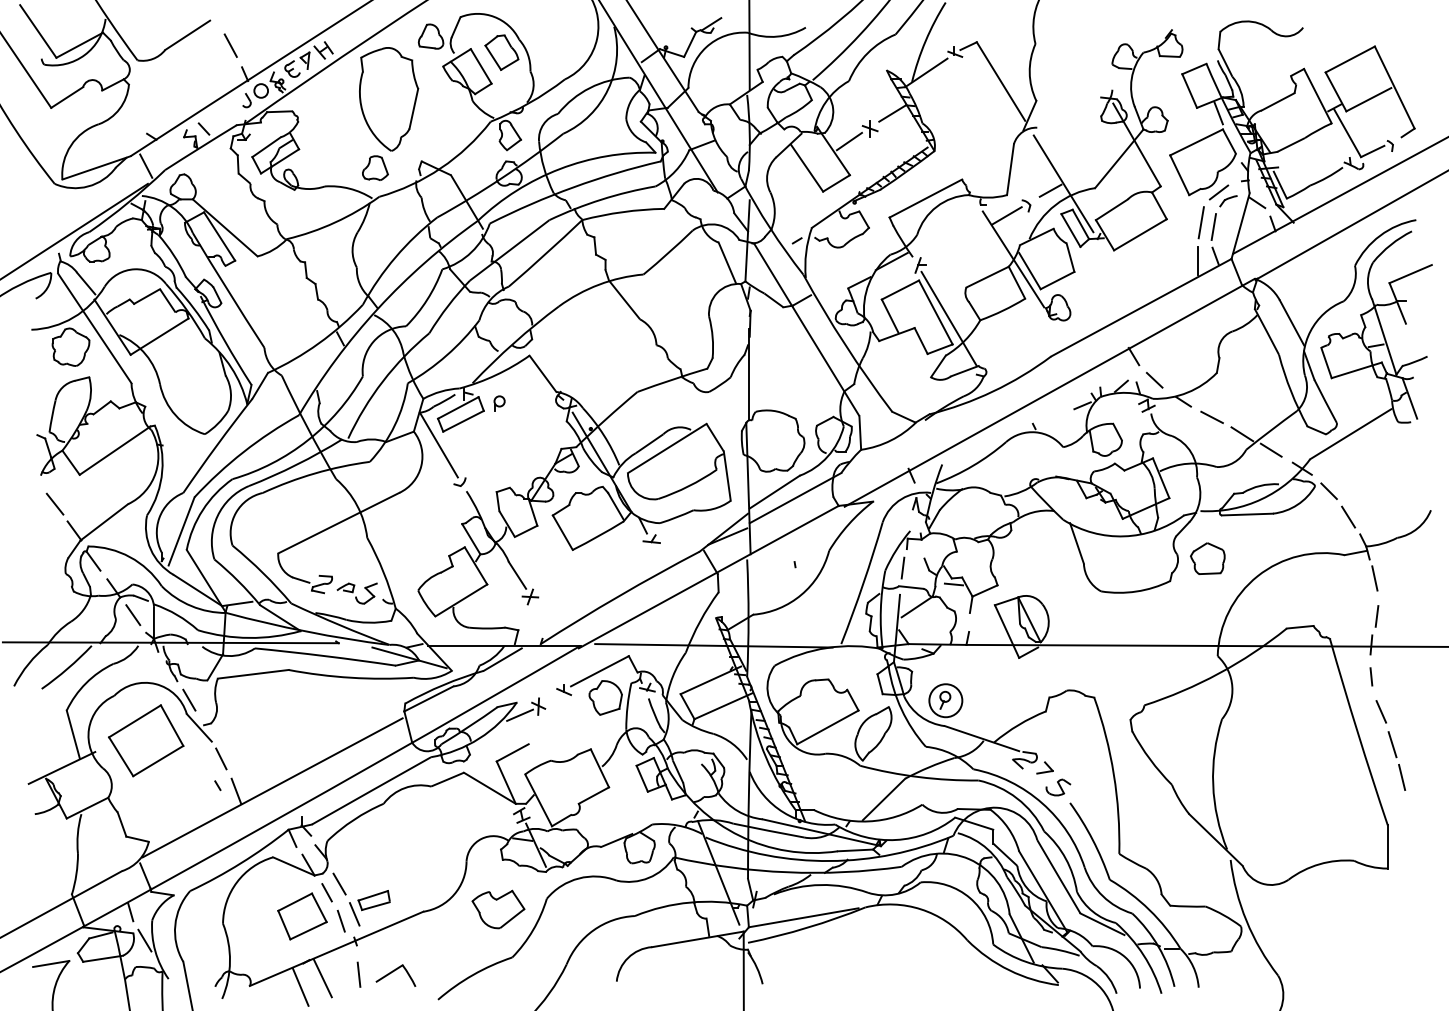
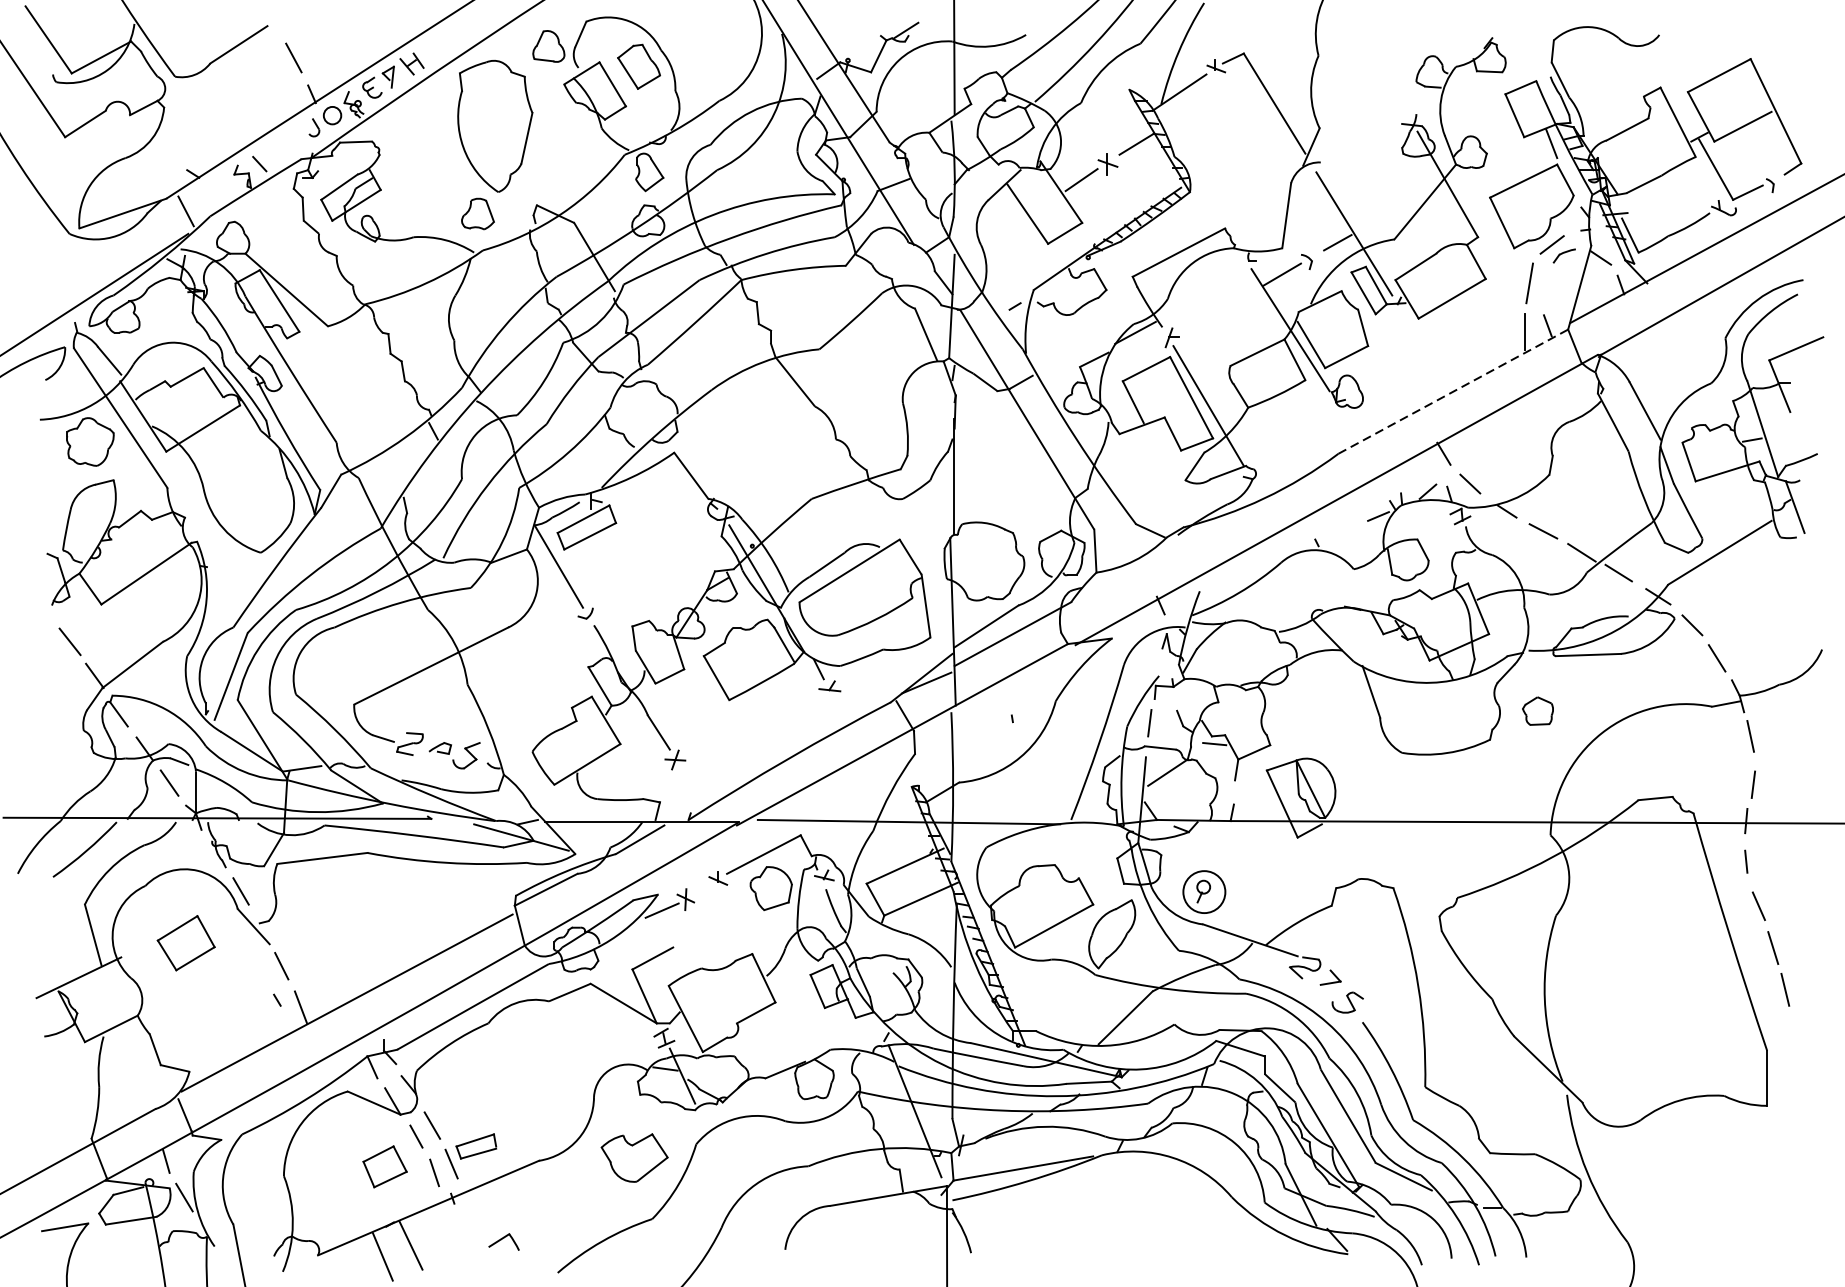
line: (1213, 226) -> (1545, 288), removed
line: (1141, 307) -> (1453, 391), solid -> dashed
part: (499, 403) -> (635, 513), removed
part: (1207, 558) -> (1537, 710), size x0.7
part: (146, 740) -> (186, 942), size x0.6
part: (302, 916) -> (385, 1166), size x0.7
line: (358, 974) -> (456, 1240), removed
part: (395, 975) -> (503, 1241), size x0.6

